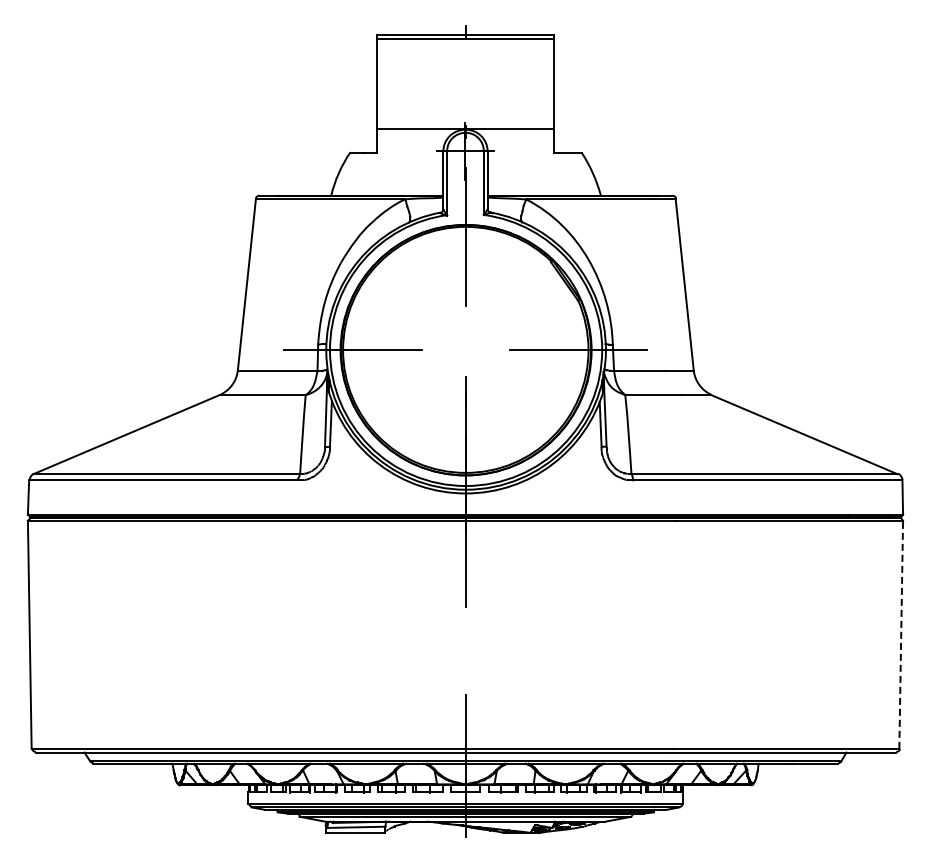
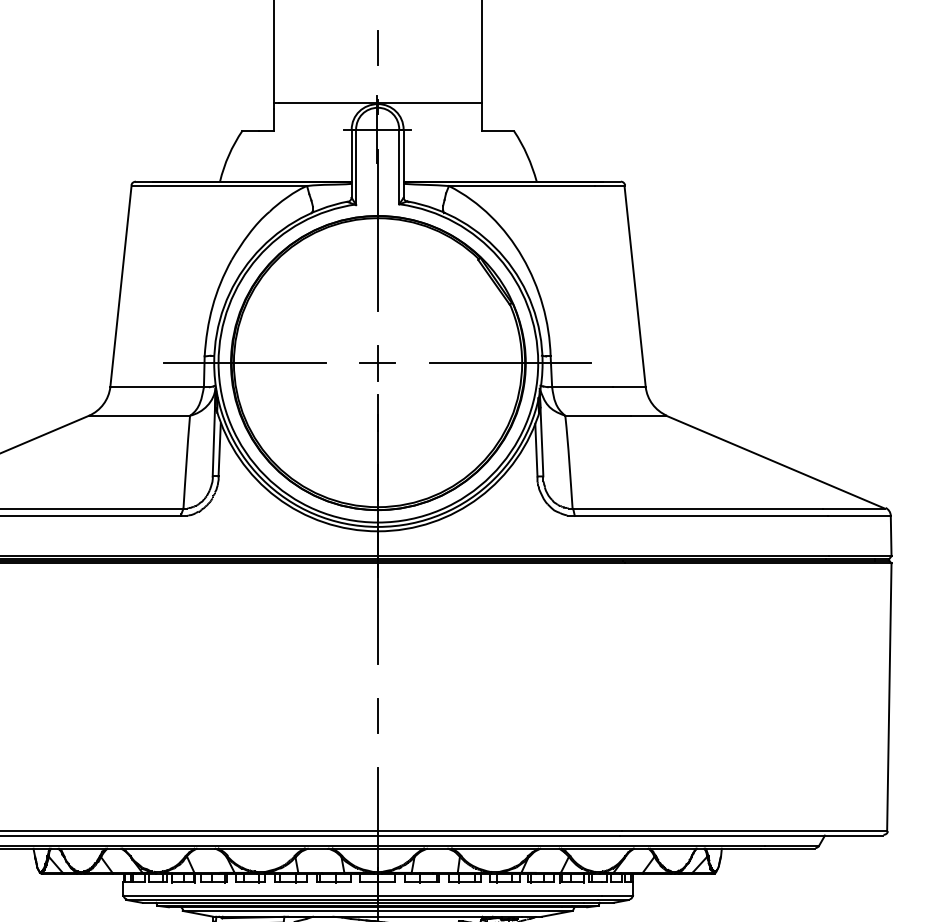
line: (465, 81) -> (377, 47), added
part: (465, 350) -> (377, 363), added
line: (901, 634) -> (889, 696), dashed -> solid
line: (465, 650) -> (377, 715), added

